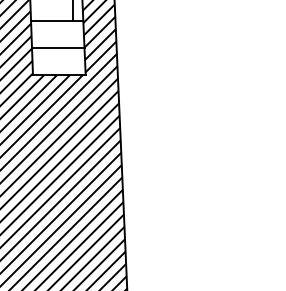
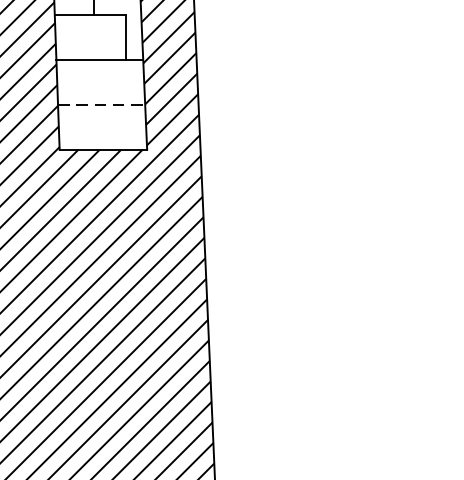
line: (58, 48) -> (102, 105), solid -> dashed

